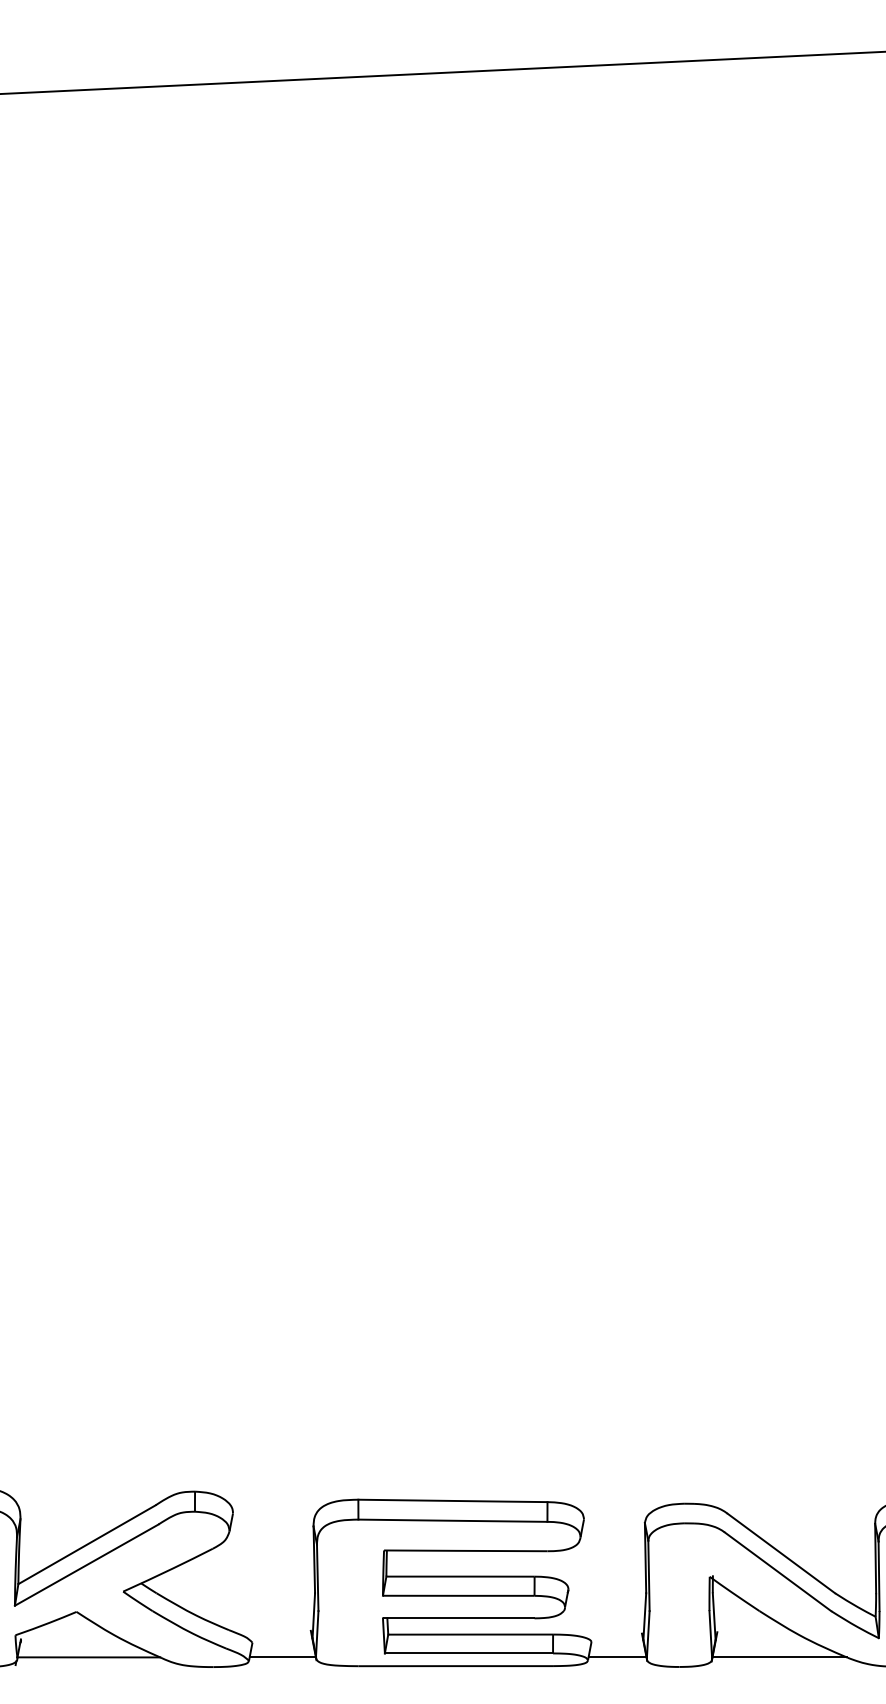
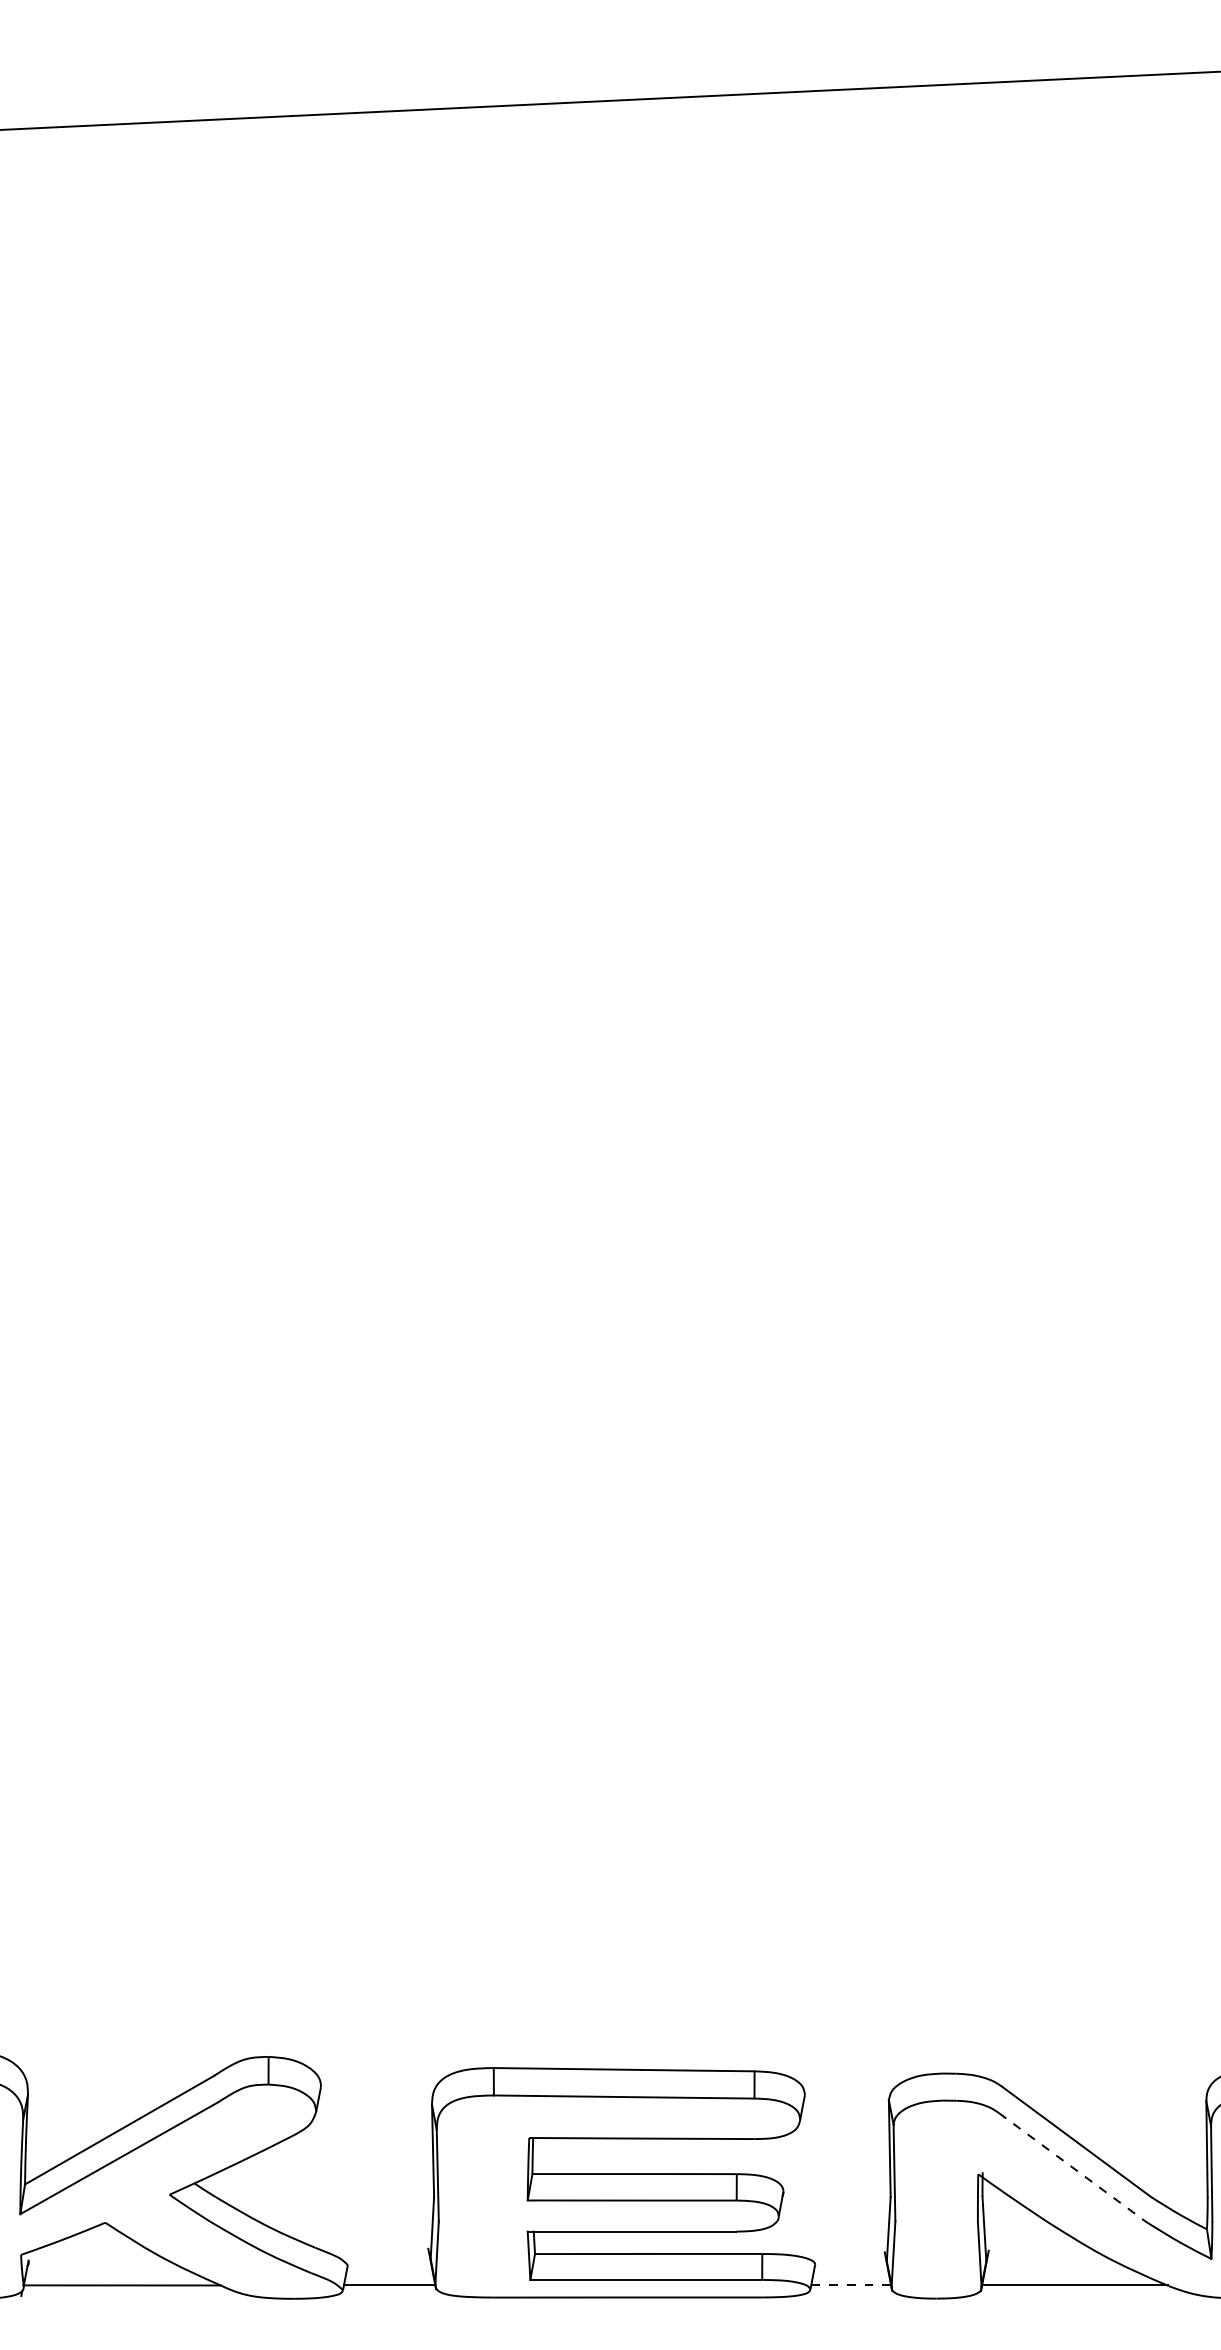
line: (778, 1571) -> (1072, 2167), solid -> dashed
line: (617, 1657) -> (851, 2285), solid -> dashed

